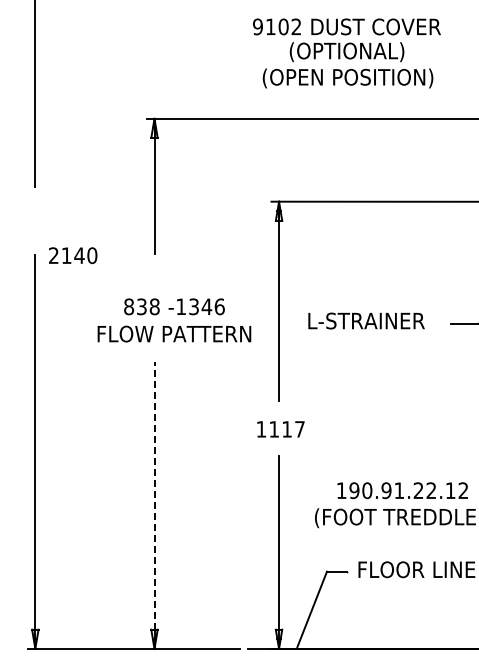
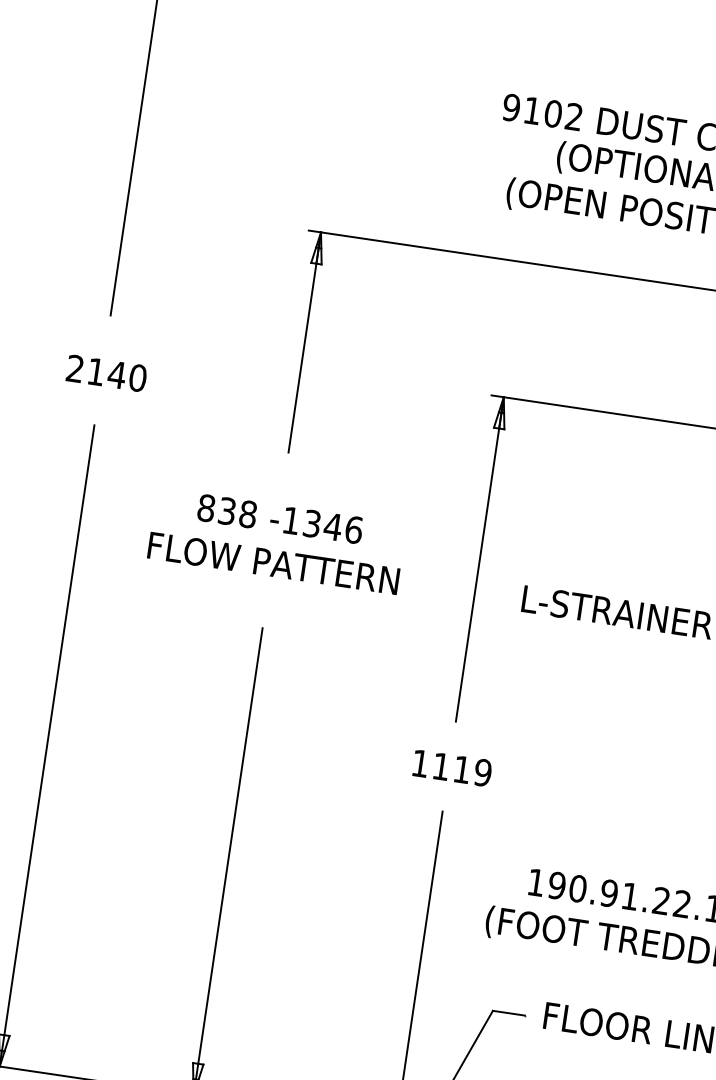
text: (73, 255) -> (107, 373), moved
text: (174, 320) -> (277, 541), moved
text: (299, 429) -> (482, 772), 1117 -> 1119
line: (154, 495) -> (230, 845), dashed -> solid

